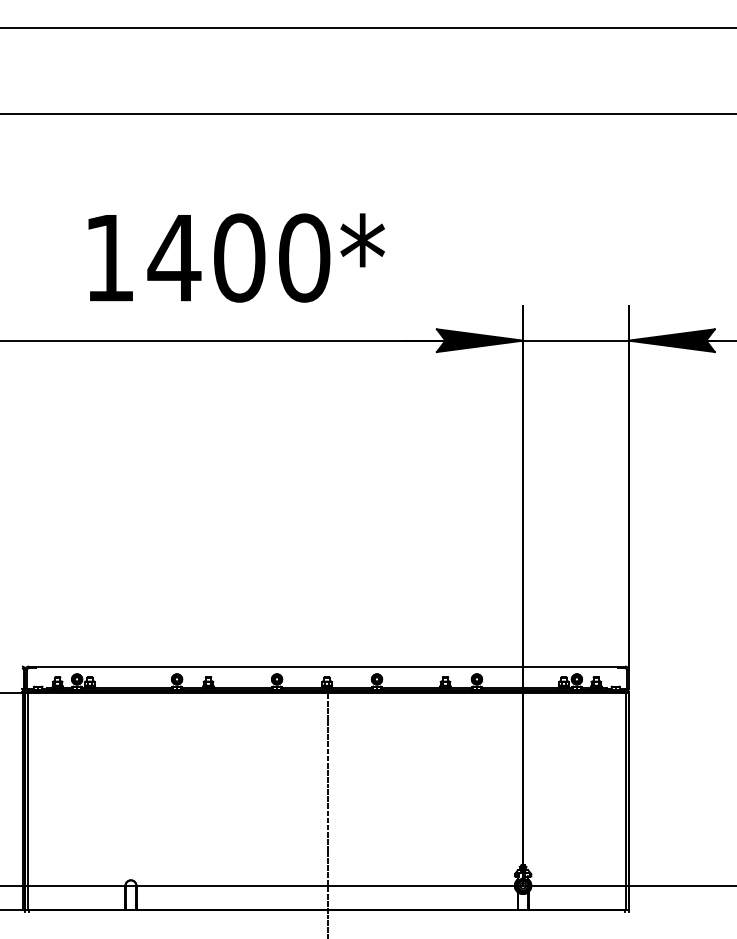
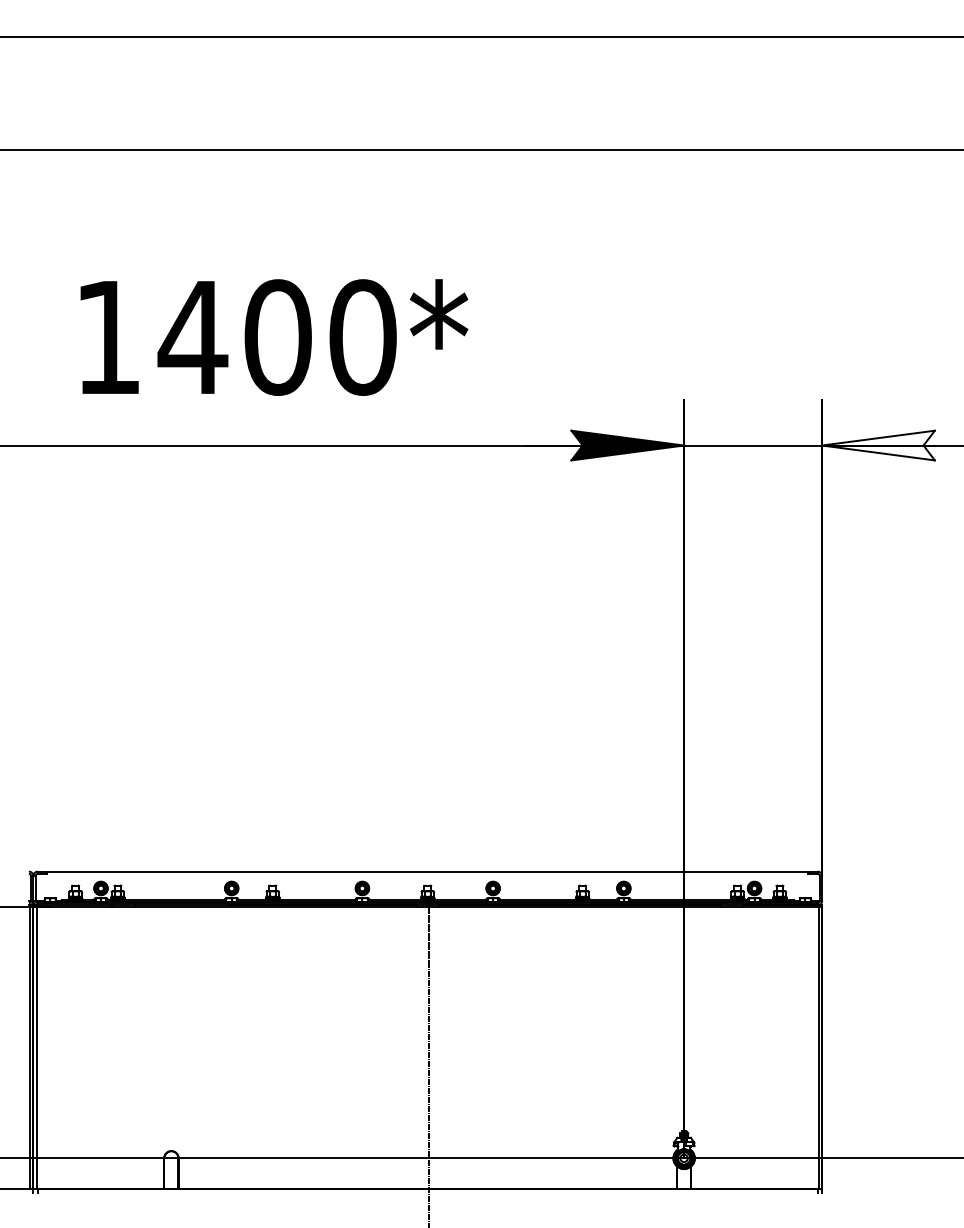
text: (236, 257) -> (274, 336), moved
fill: (671, 340) -> (878, 445), removed

